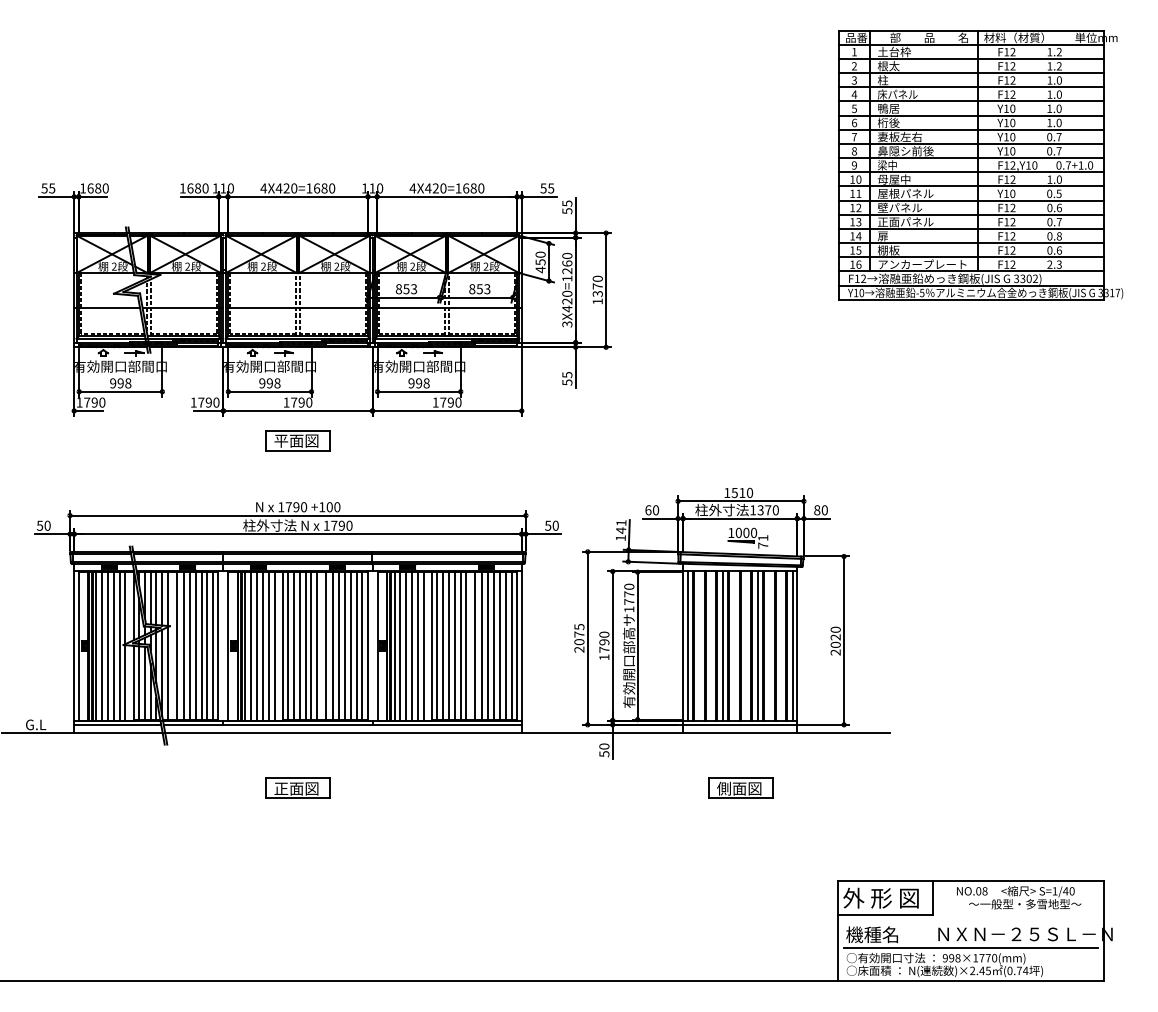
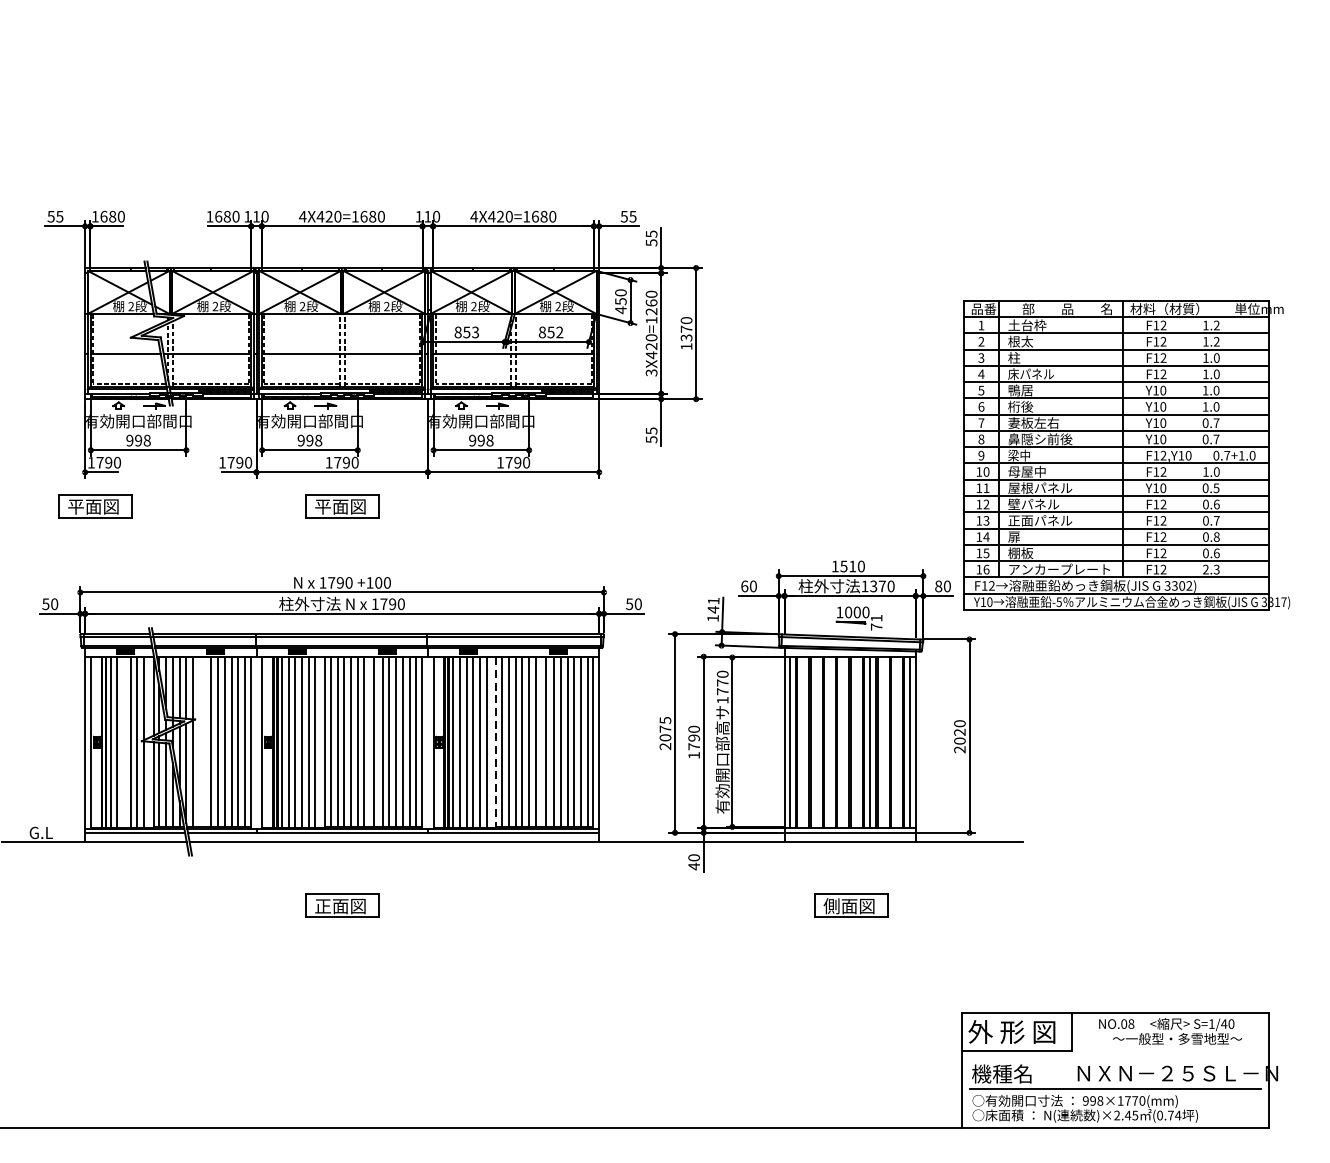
part: (980, 165) -> (1126, 455), moved
text: (487, 289) -> (559, 332), 853 -> 852
part: (82, 440) -> (94, 506), added
line: (722, 645) -> (829, 741), removed
line: (107, 646) -> (123, 742), removed
line: (176, 646) -> (202, 742), removed
line: (432, 646) -> (496, 742), solid -> dashed
text: (604, 753) -> (694, 865), 50 -> 40

